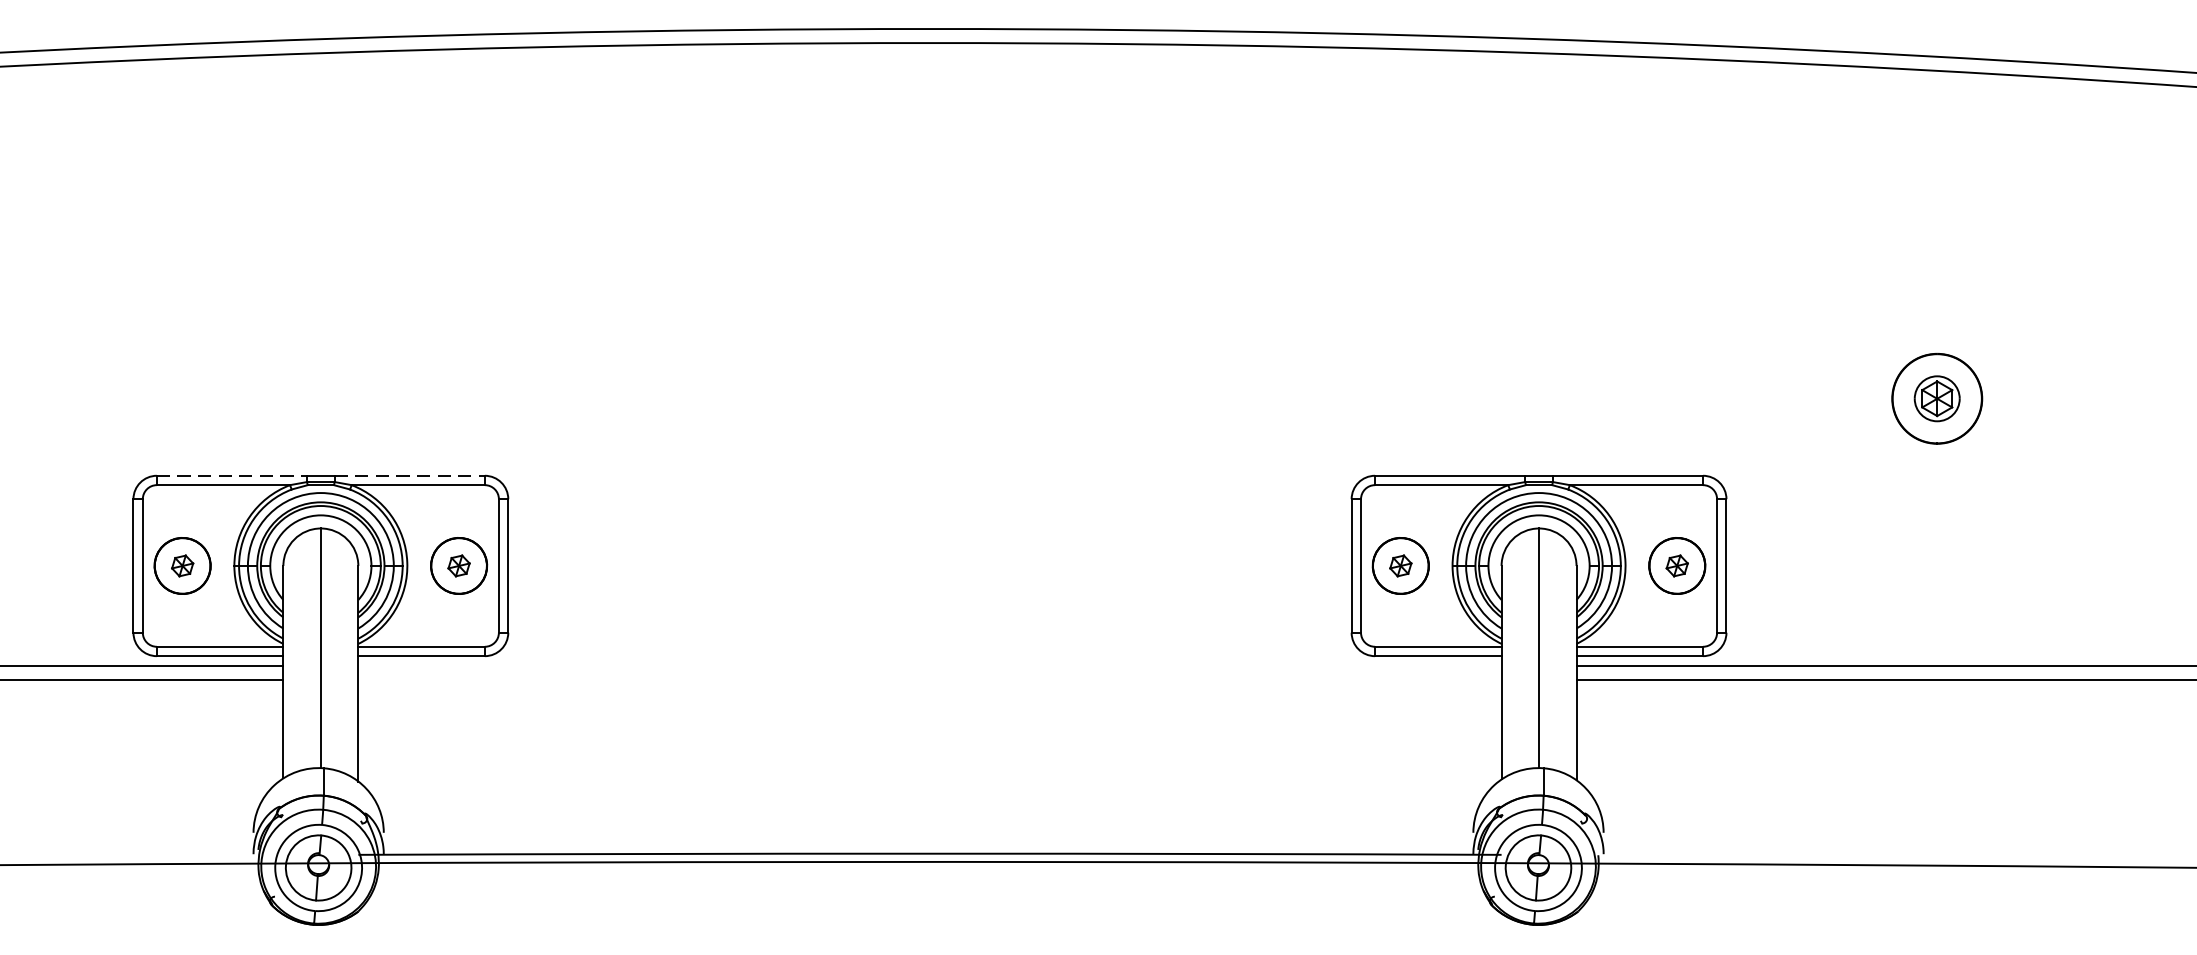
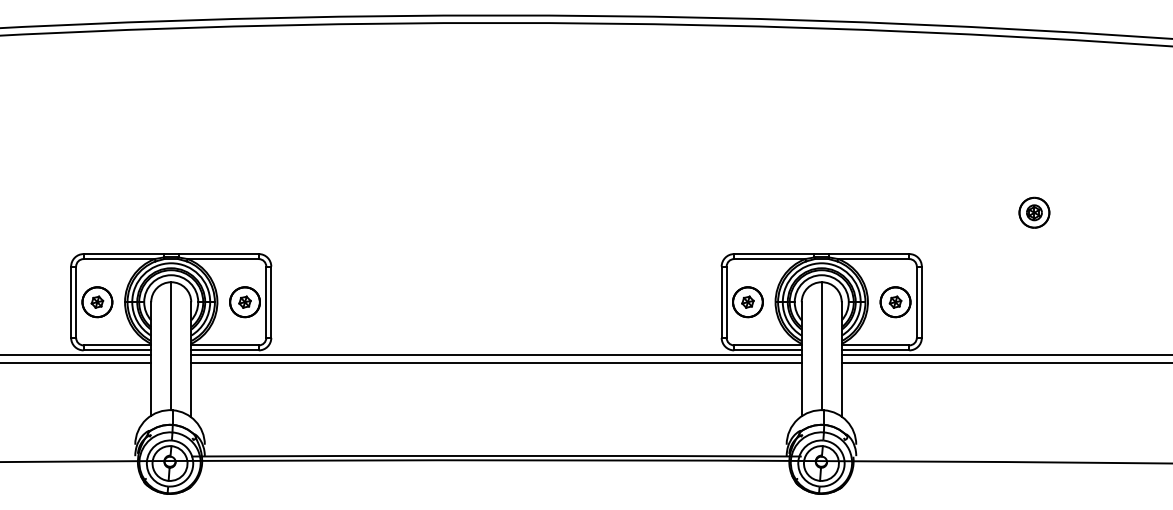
part: (1937, 397) -> (1034, 212), size x0.62
line: (233, 476) -> (124, 254), dashed -> solid
line: (411, 476) -> (219, 254), dashed -> solid
line: (929, 665) -> (496, 355), added
line: (929, 678) -> (496, 362), added

